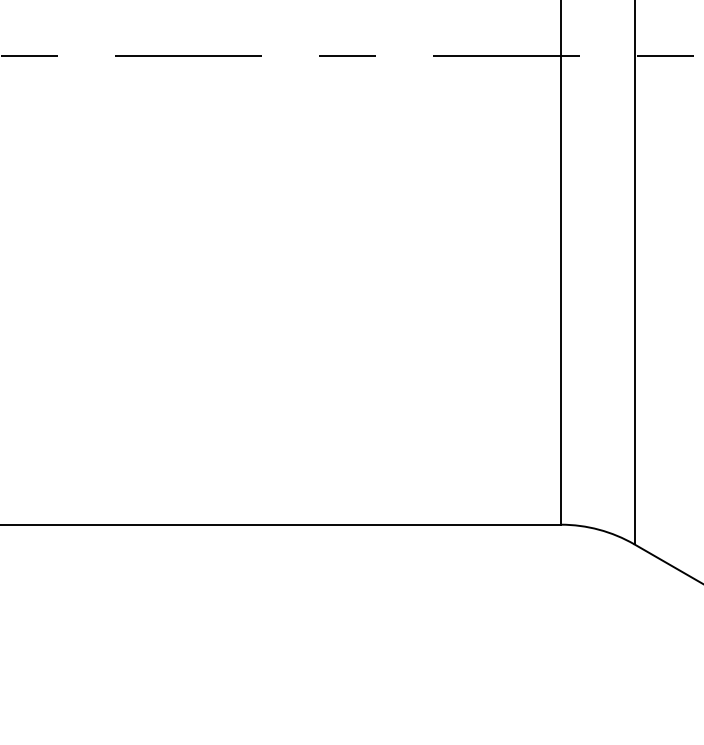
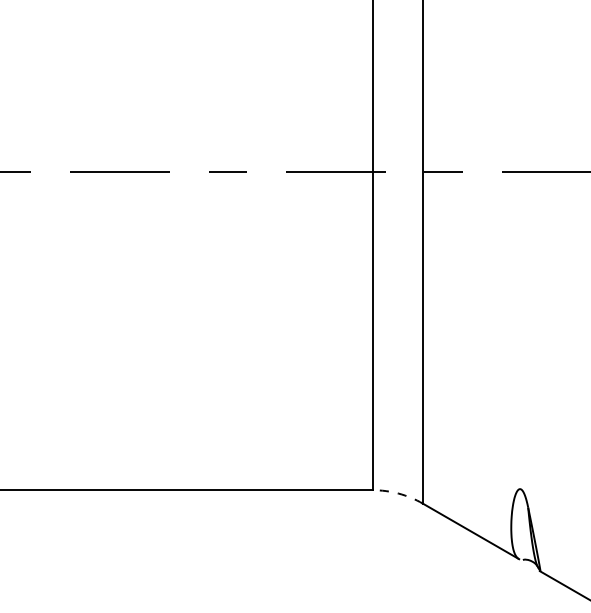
arc: (598, 529) -> (398, 493), solid -> dashed

